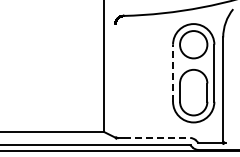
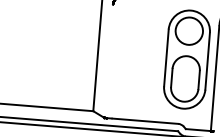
line: (173, 73) -> (166, 58), dashed -> solid
line: (157, 138) -> (145, 121), dashed -> solid

